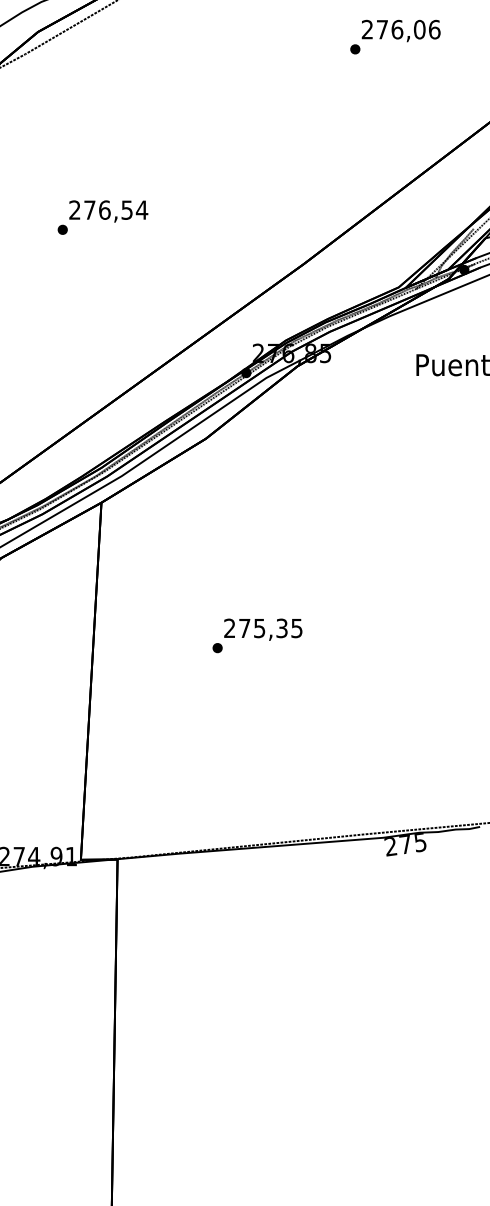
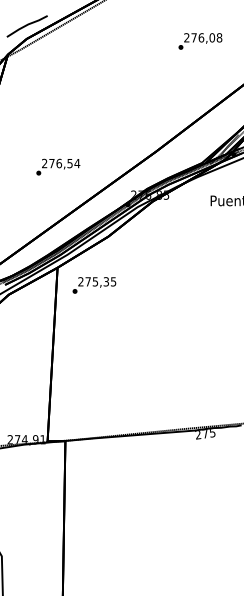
text: (434, 28) -> (219, 37), 276,06 -> 276,08
text: (103, 216) -> (58, 166), moved
text: (257, 635) -> (94, 285), moved

